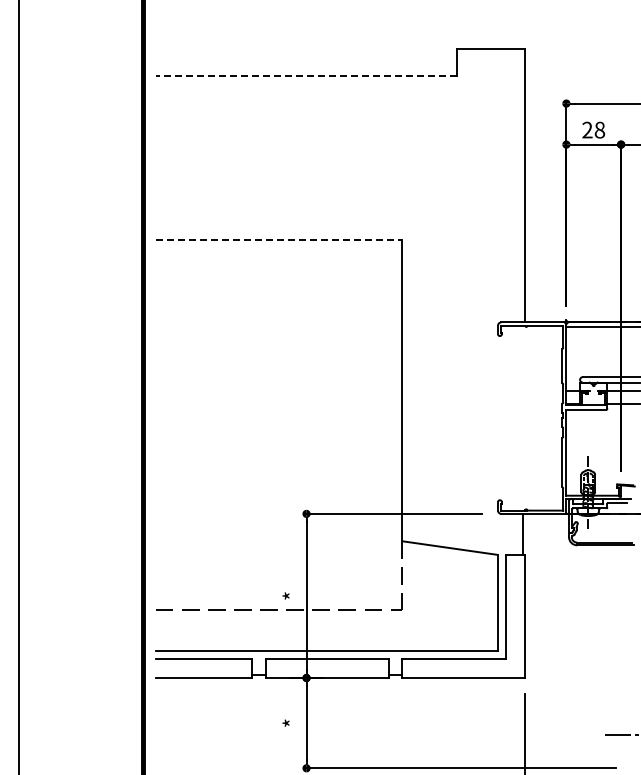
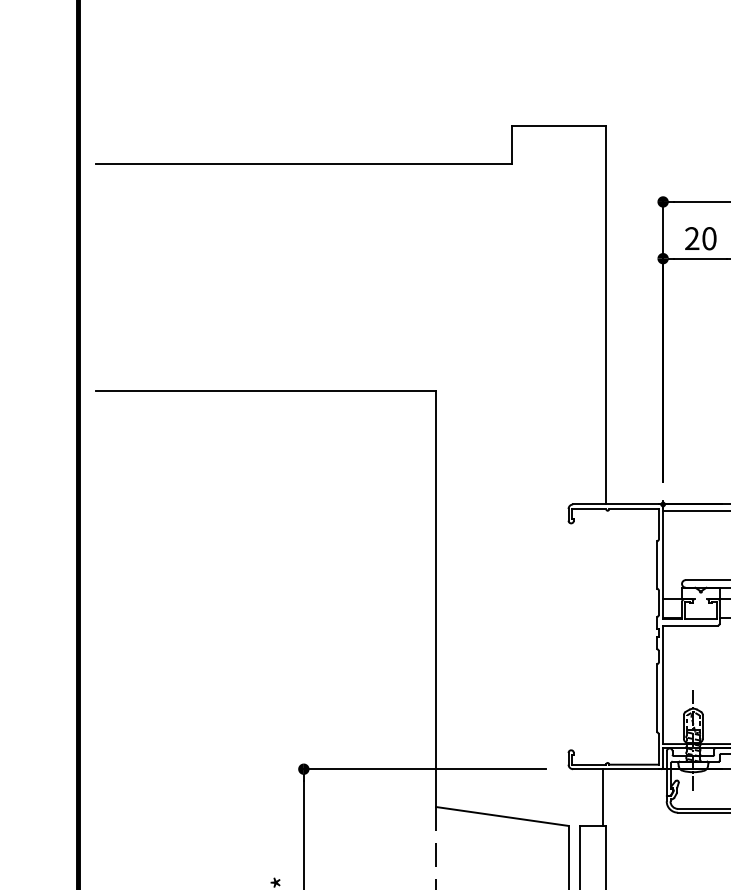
line: (306, 76) -> (303, 164), dashed -> solid
text: (599, 130) -> (708, 239), 28 -> 20
line: (279, 240) -> (266, 391), dashed -> solid

